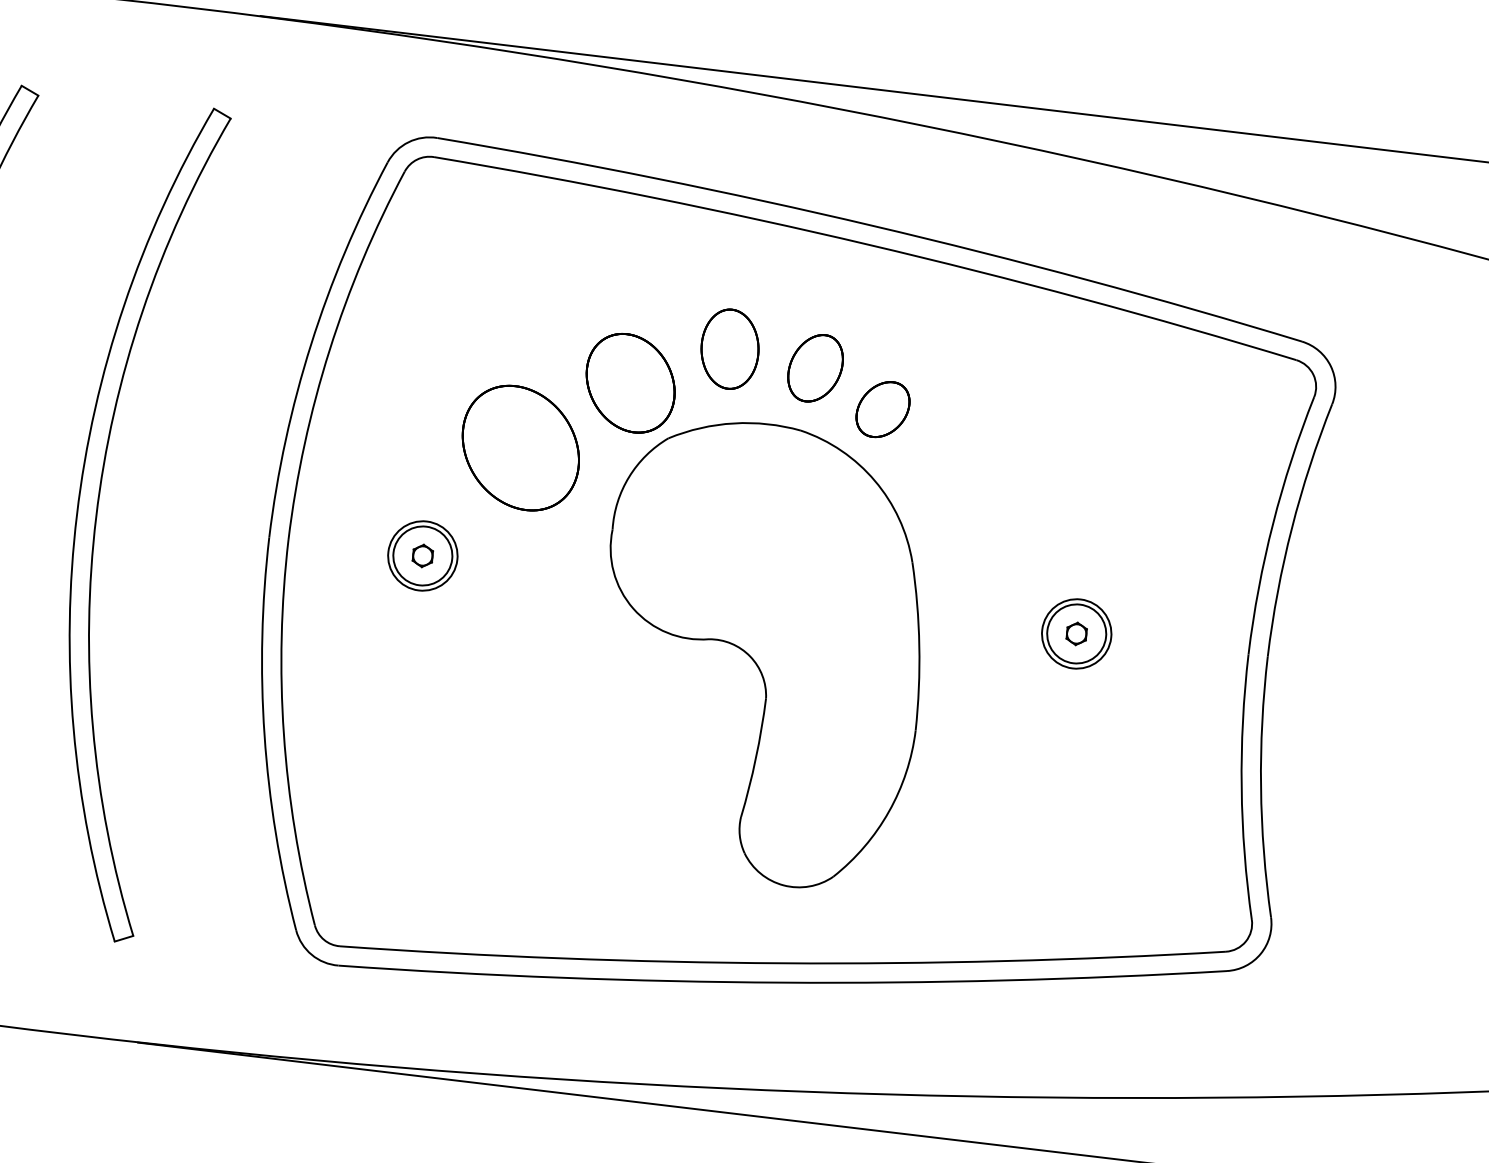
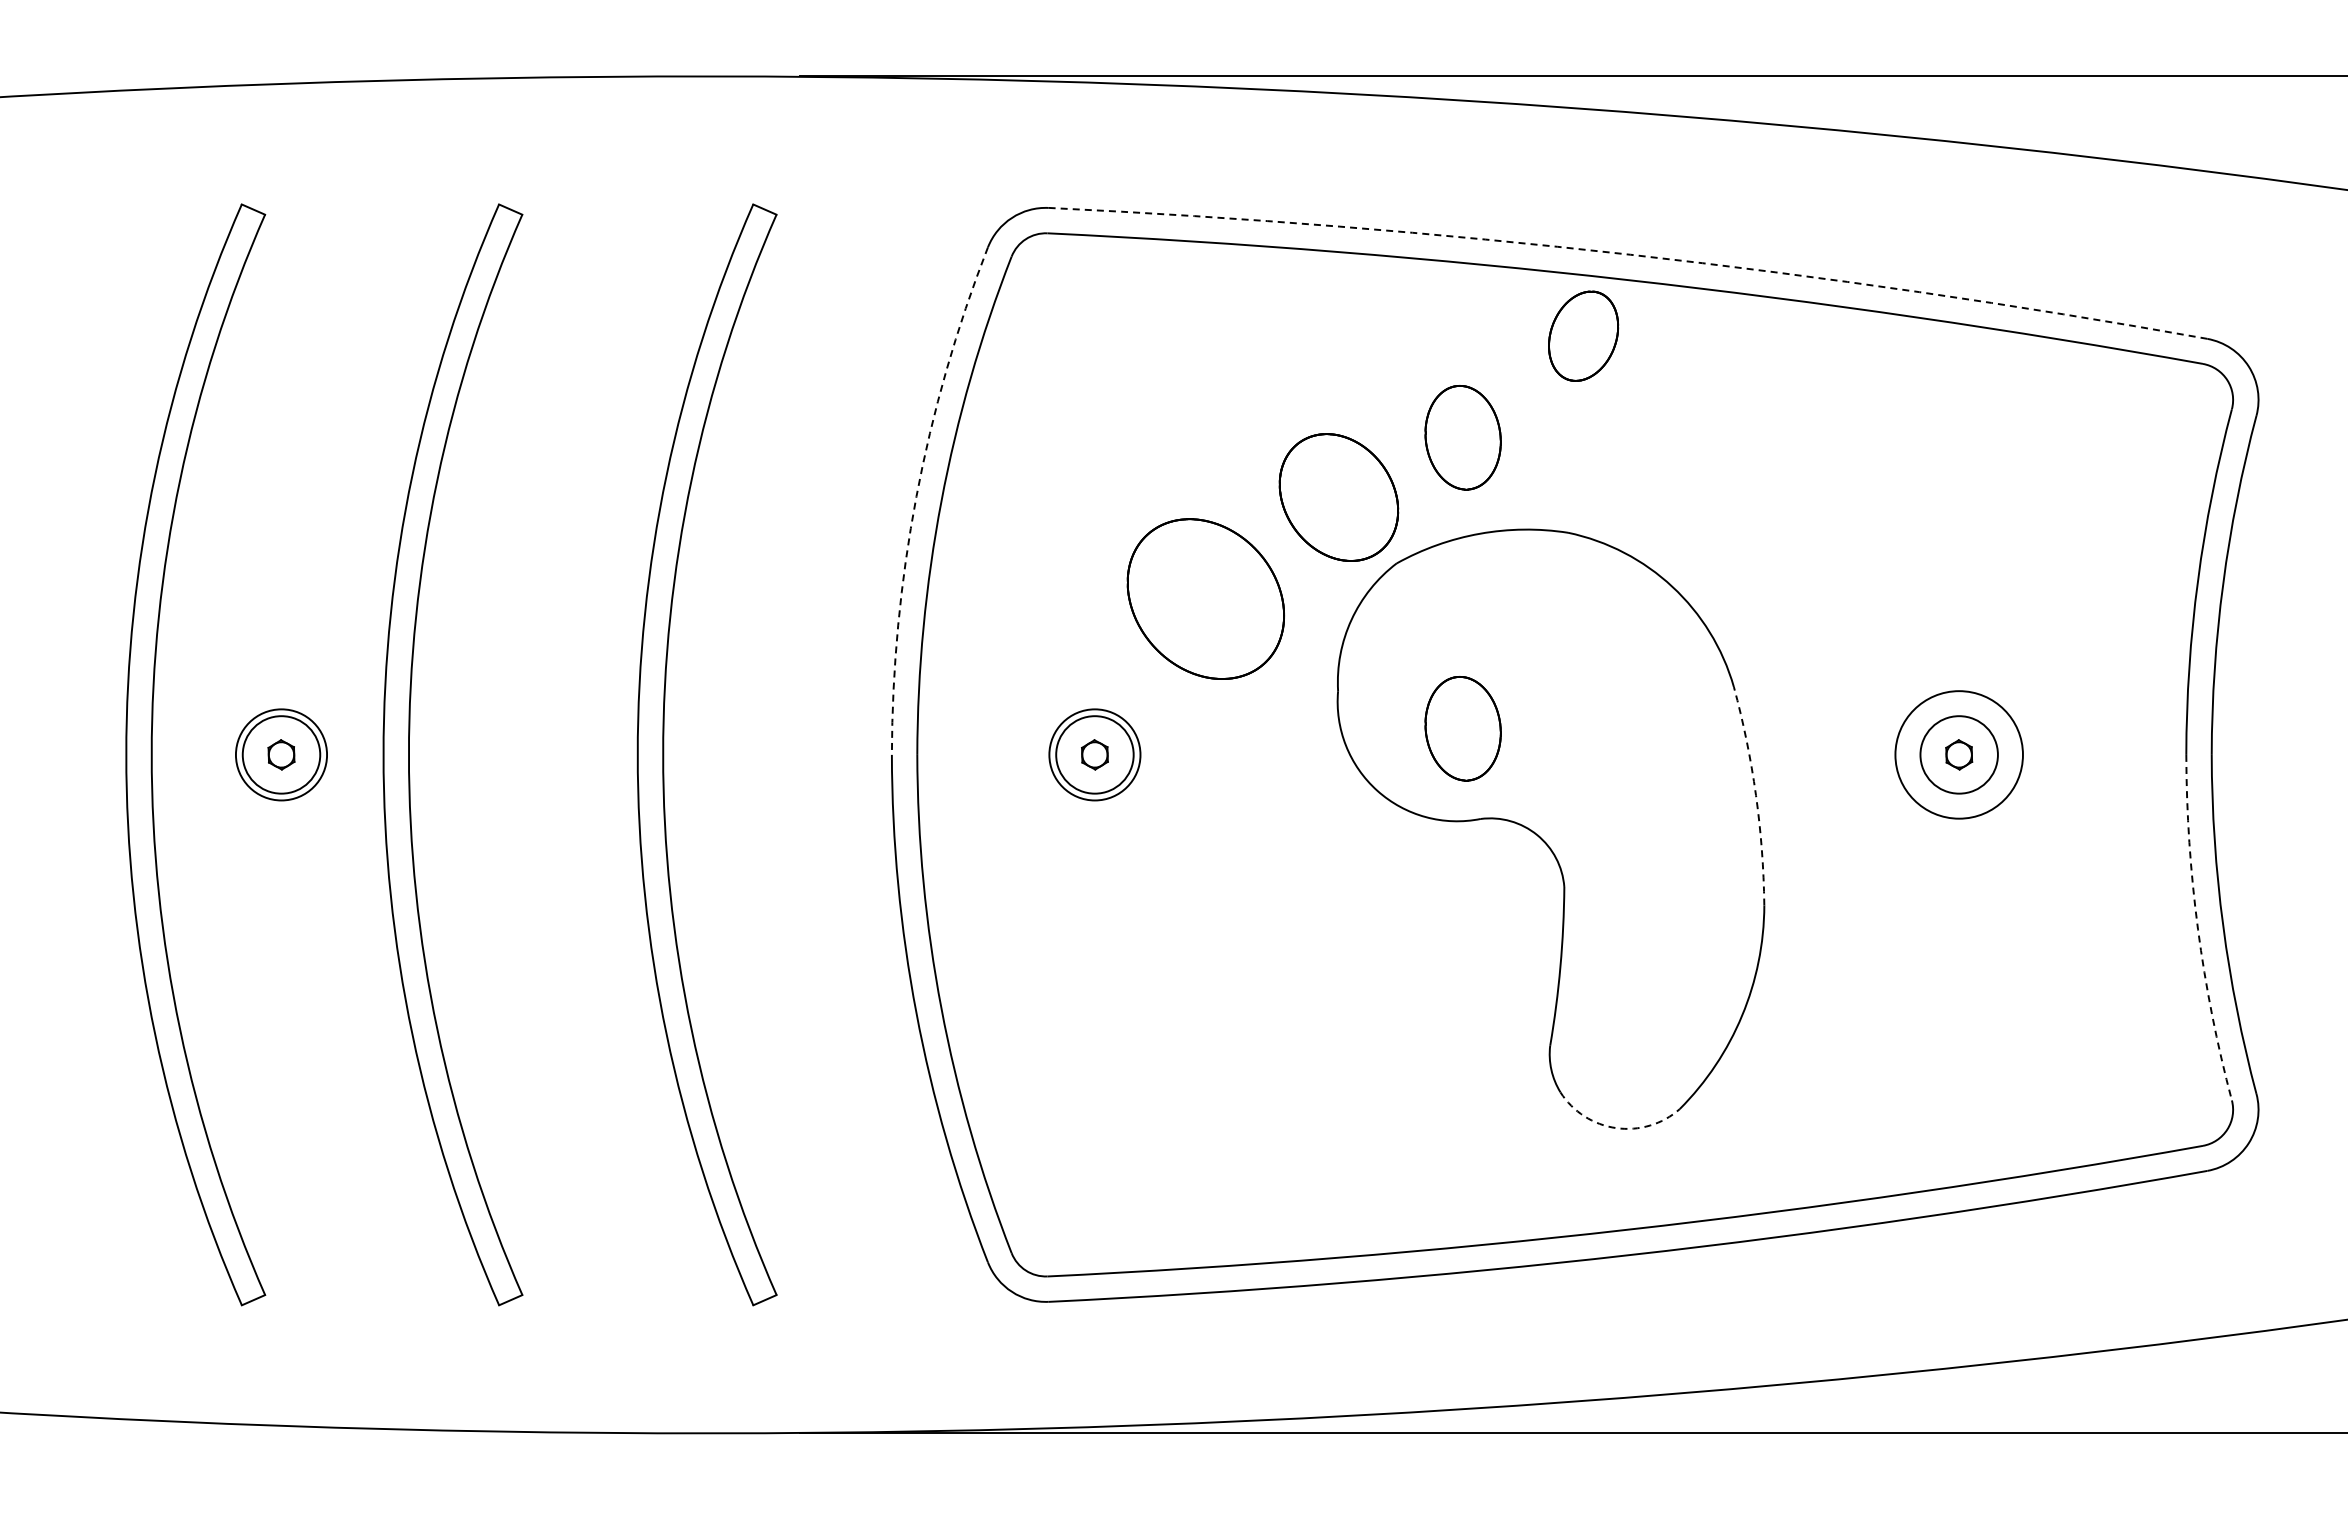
arc: (873, 225) -> (1630, 254), solid -> dashed
arc: (311, 344) -> (916, 496), solid -> dashed
part: (815, 367) -> (1583, 335), moved
part: (882, 409) -> (1671, 492), removed
part: (703, 569) -> (1462, 728), added
circle: (1076, 633) -> (1958, 754), size x1.4
arc: (919, 646) -> (1756, 795), solid -> dashed
arc: (1241, 787) -> (2197, 929), solid -> dashed
arc: (783, 885) -> (1616, 1128), solid -> dashed

